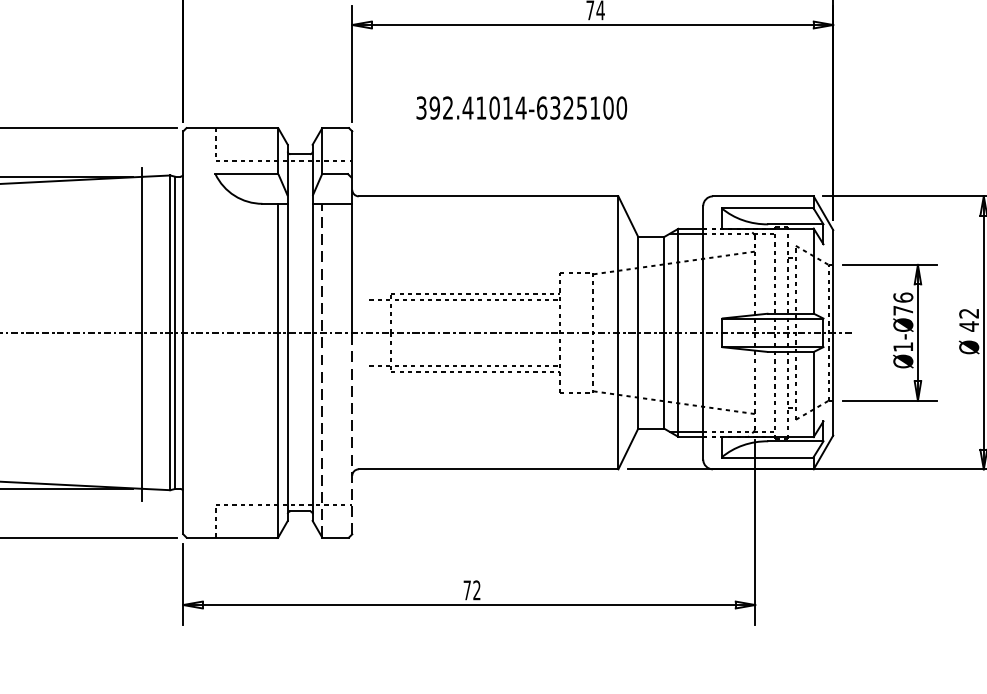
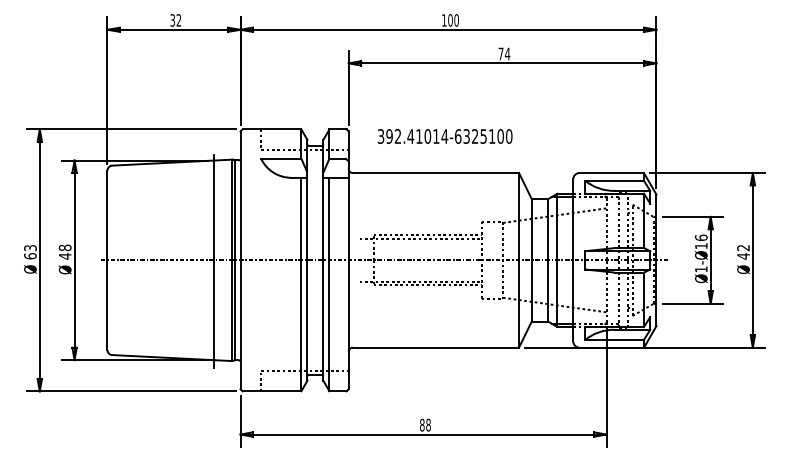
text: (520, 108) -> (444, 136), moved
text: (903, 311) -> (701, 246), Ø1-Ø76 -> Ø1-Ø16
line: (322, 370) -> (329, 284), dashed -> solid
line: (351, 433) -> (348, 324), dashed -> solid
text: (472, 589) -> (425, 424), 72 -> 88

